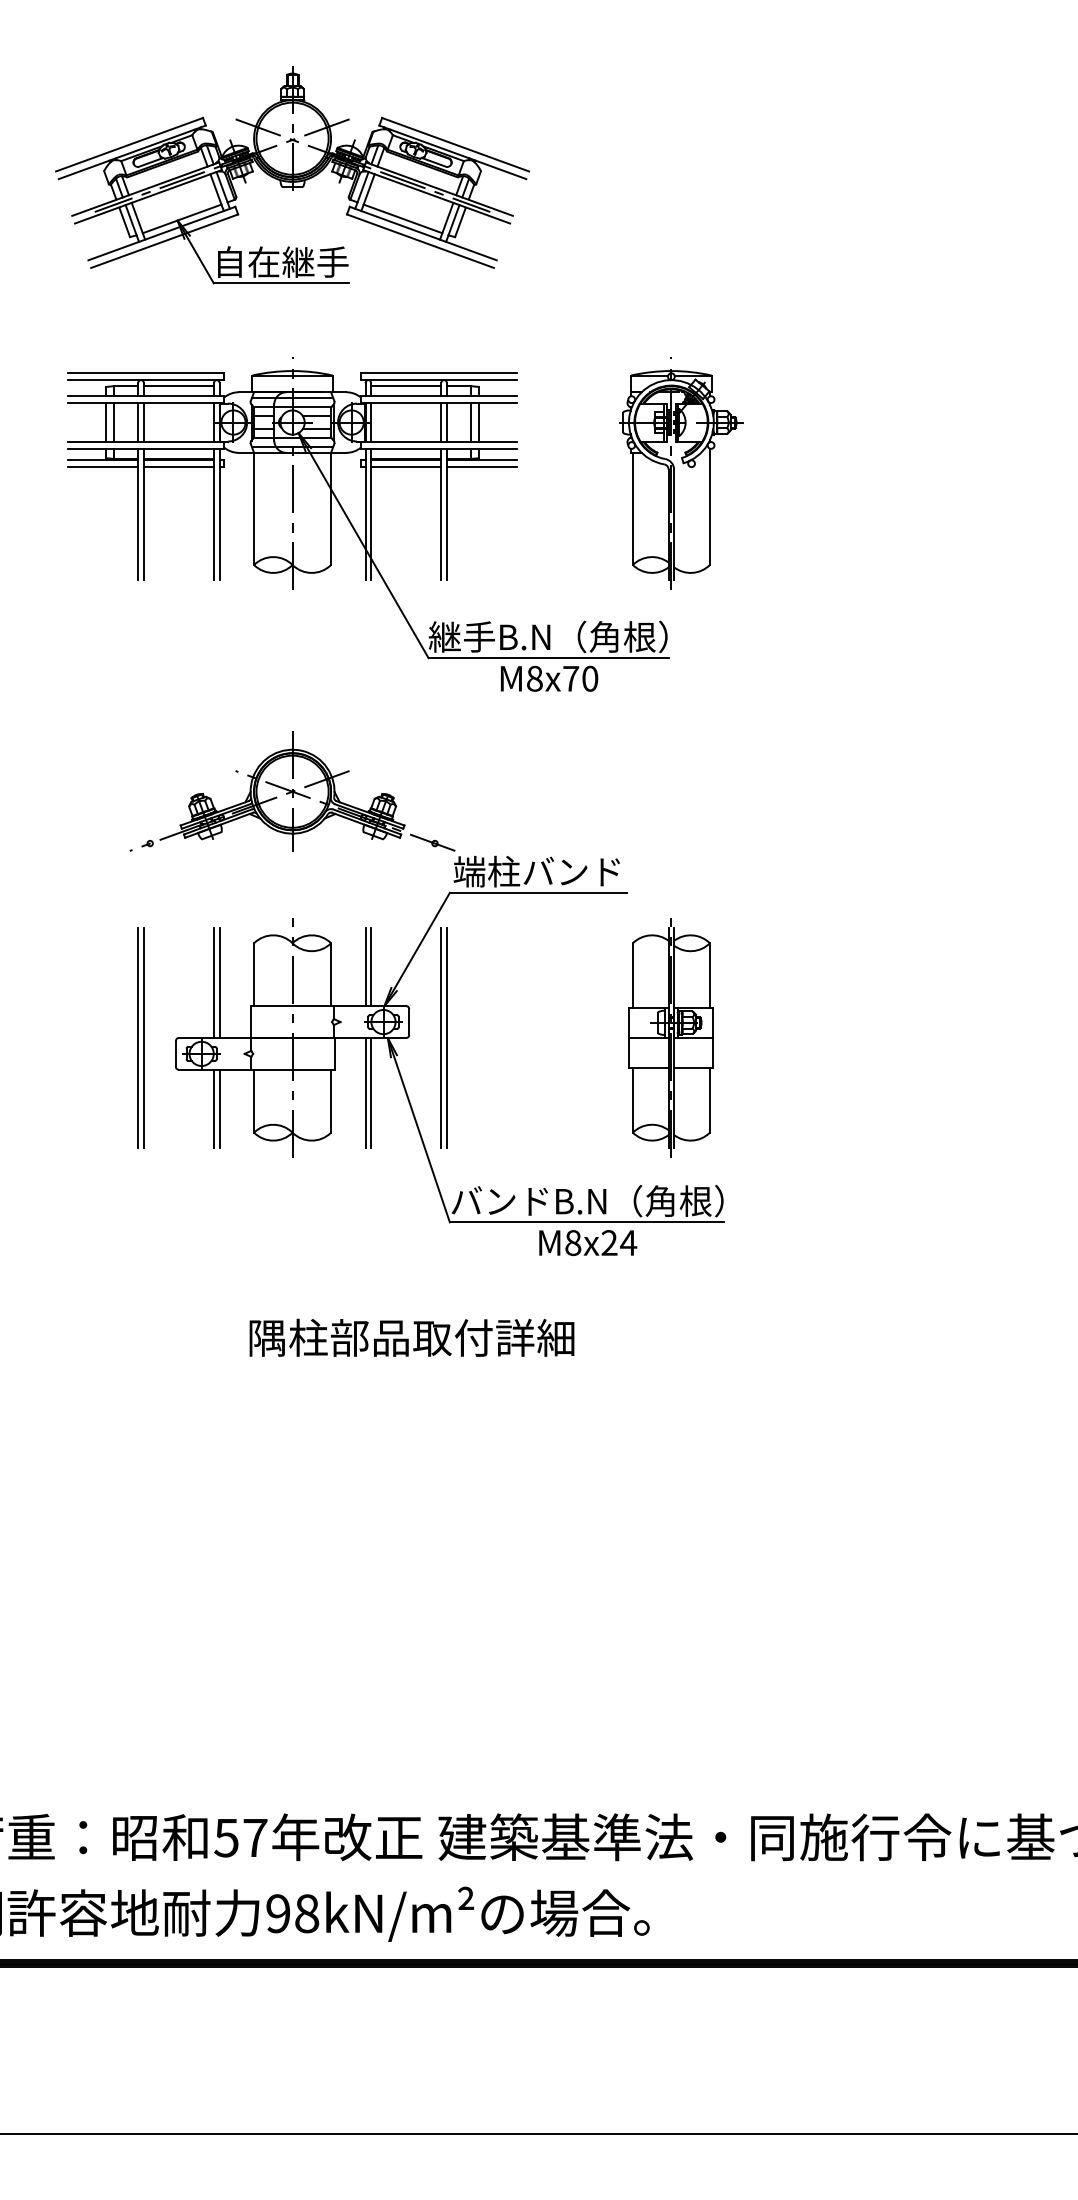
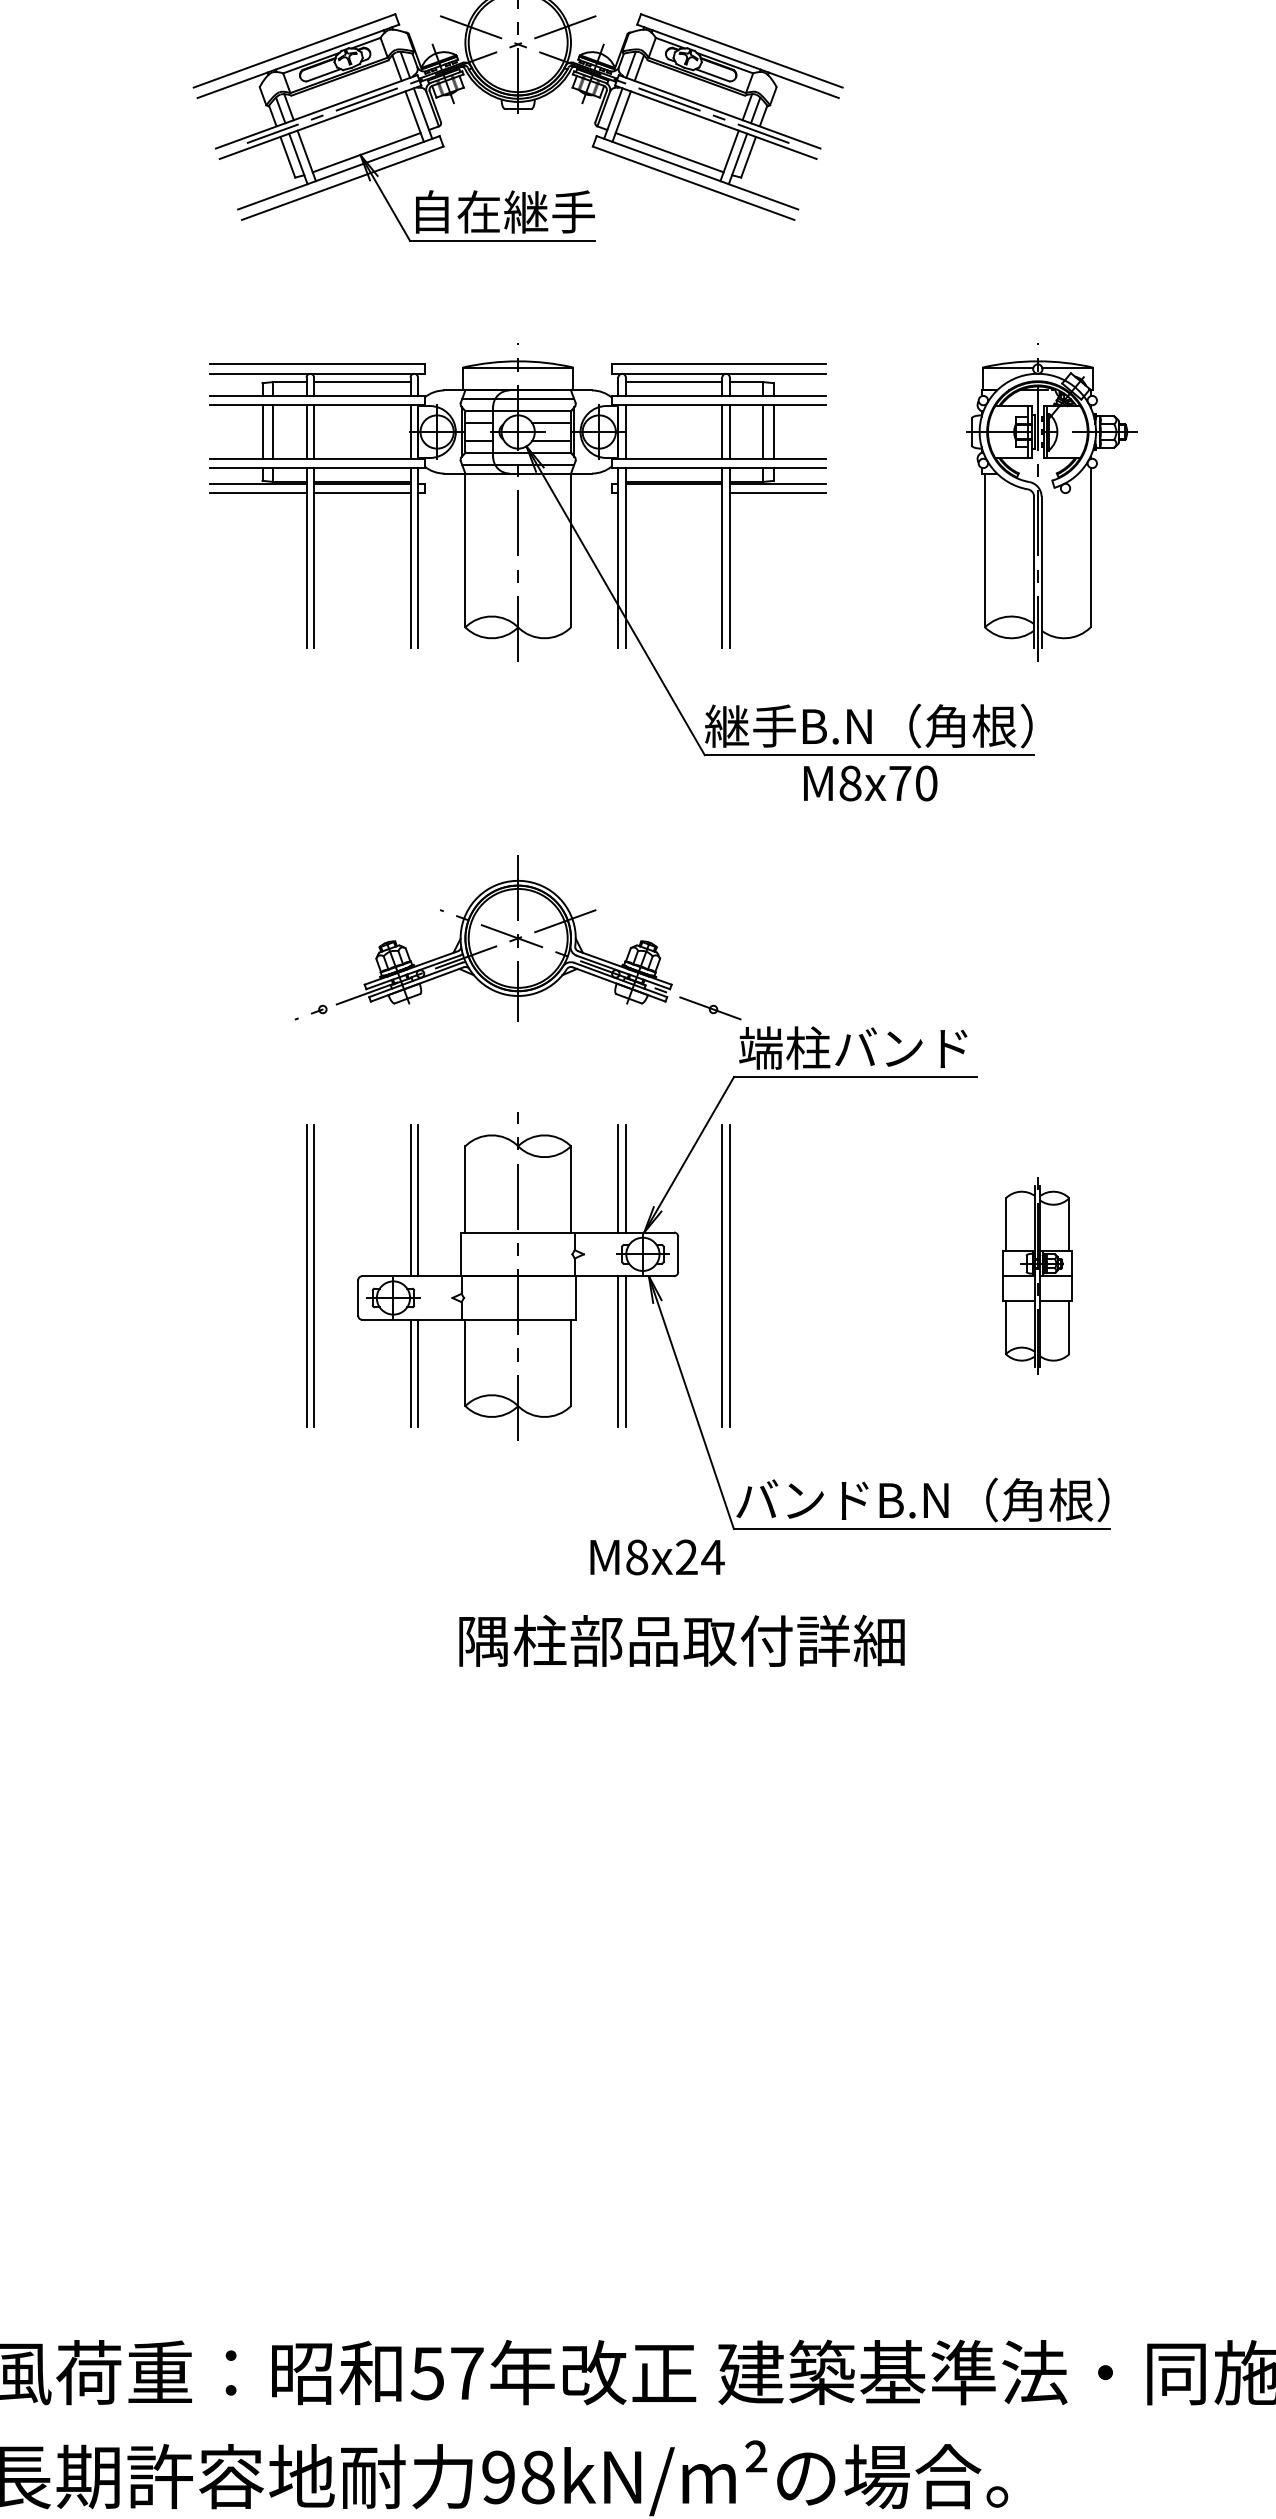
line: (406, 467) -> (674, 493), removed
part: (670, 1037) -> (1036, 1275), size x0.6
text: (588, 1242) -> (657, 1556), moved
text: (411, 1337) -> (681, 1640), moved

